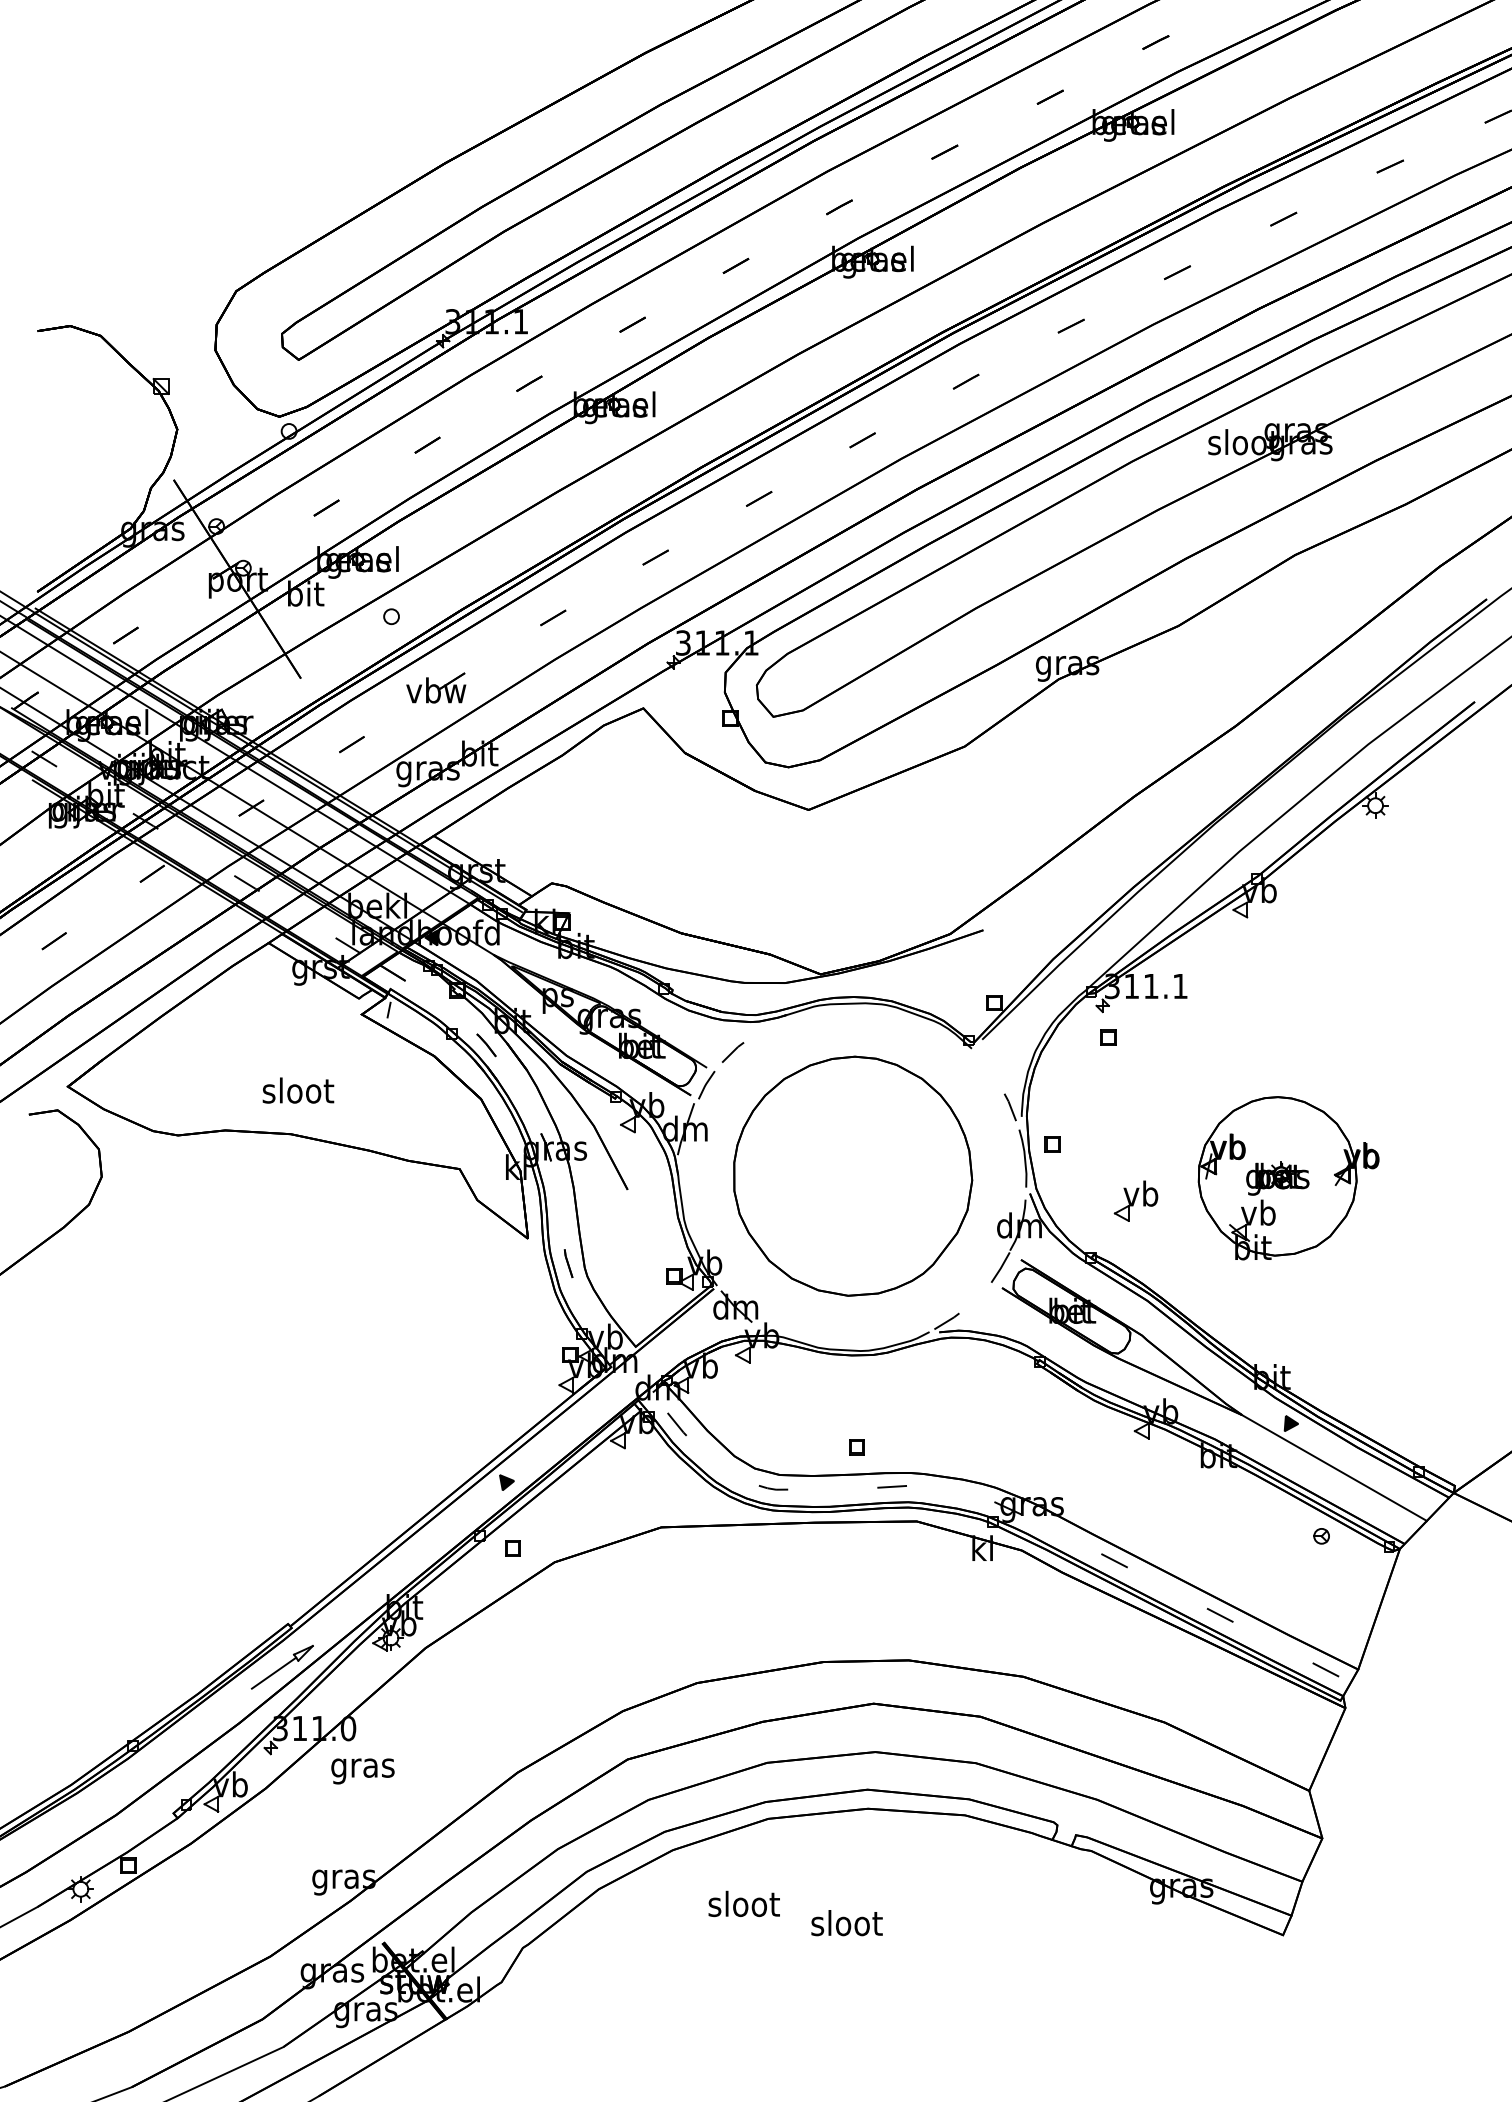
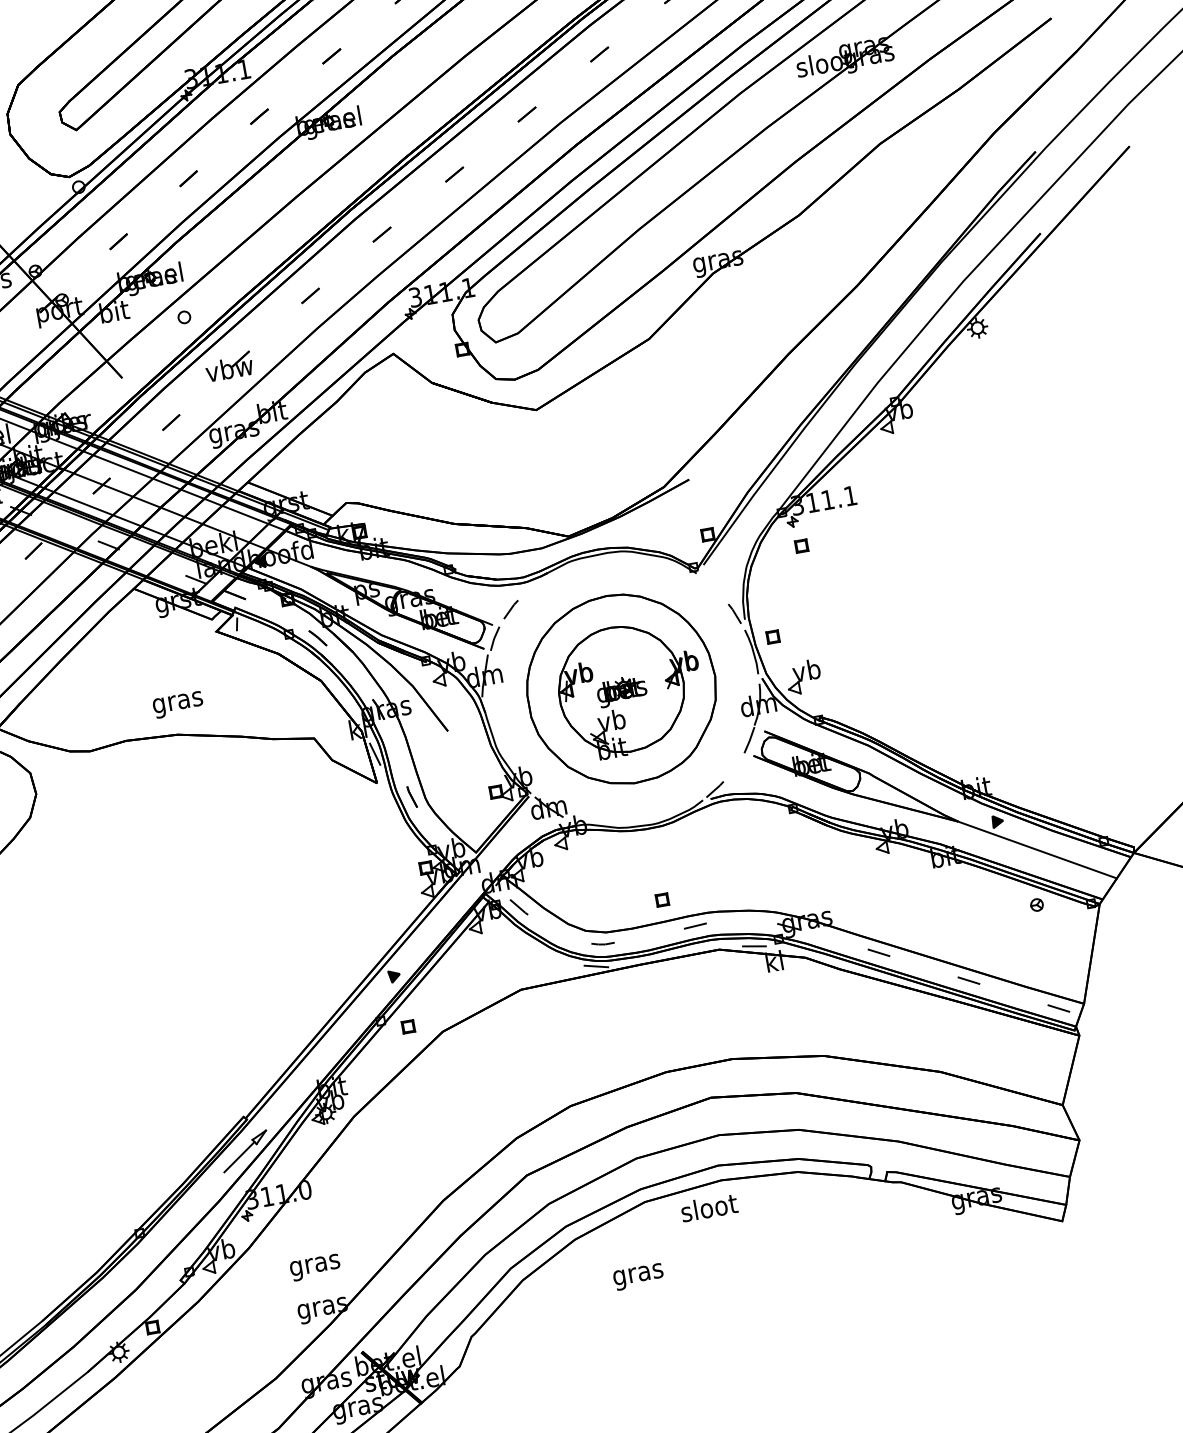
text: (298, 1093) -> (178, 701), sloot -> gras
part: (1288, 1178) -> (630, 689), moved
part: (1135, 1200) -> (803, 676), moved
line: (531, 1201) -> (374, 753), added
line: (759, 1514) -> (595, 966), added
line: (960, 1524) -> (753, 945), added
text: (362, 1771) -> (315, 1267), moved
text: (743, 1906) -> (637, 1273), sloot -> gras
text: (846, 1923) -> (708, 1208), moved

